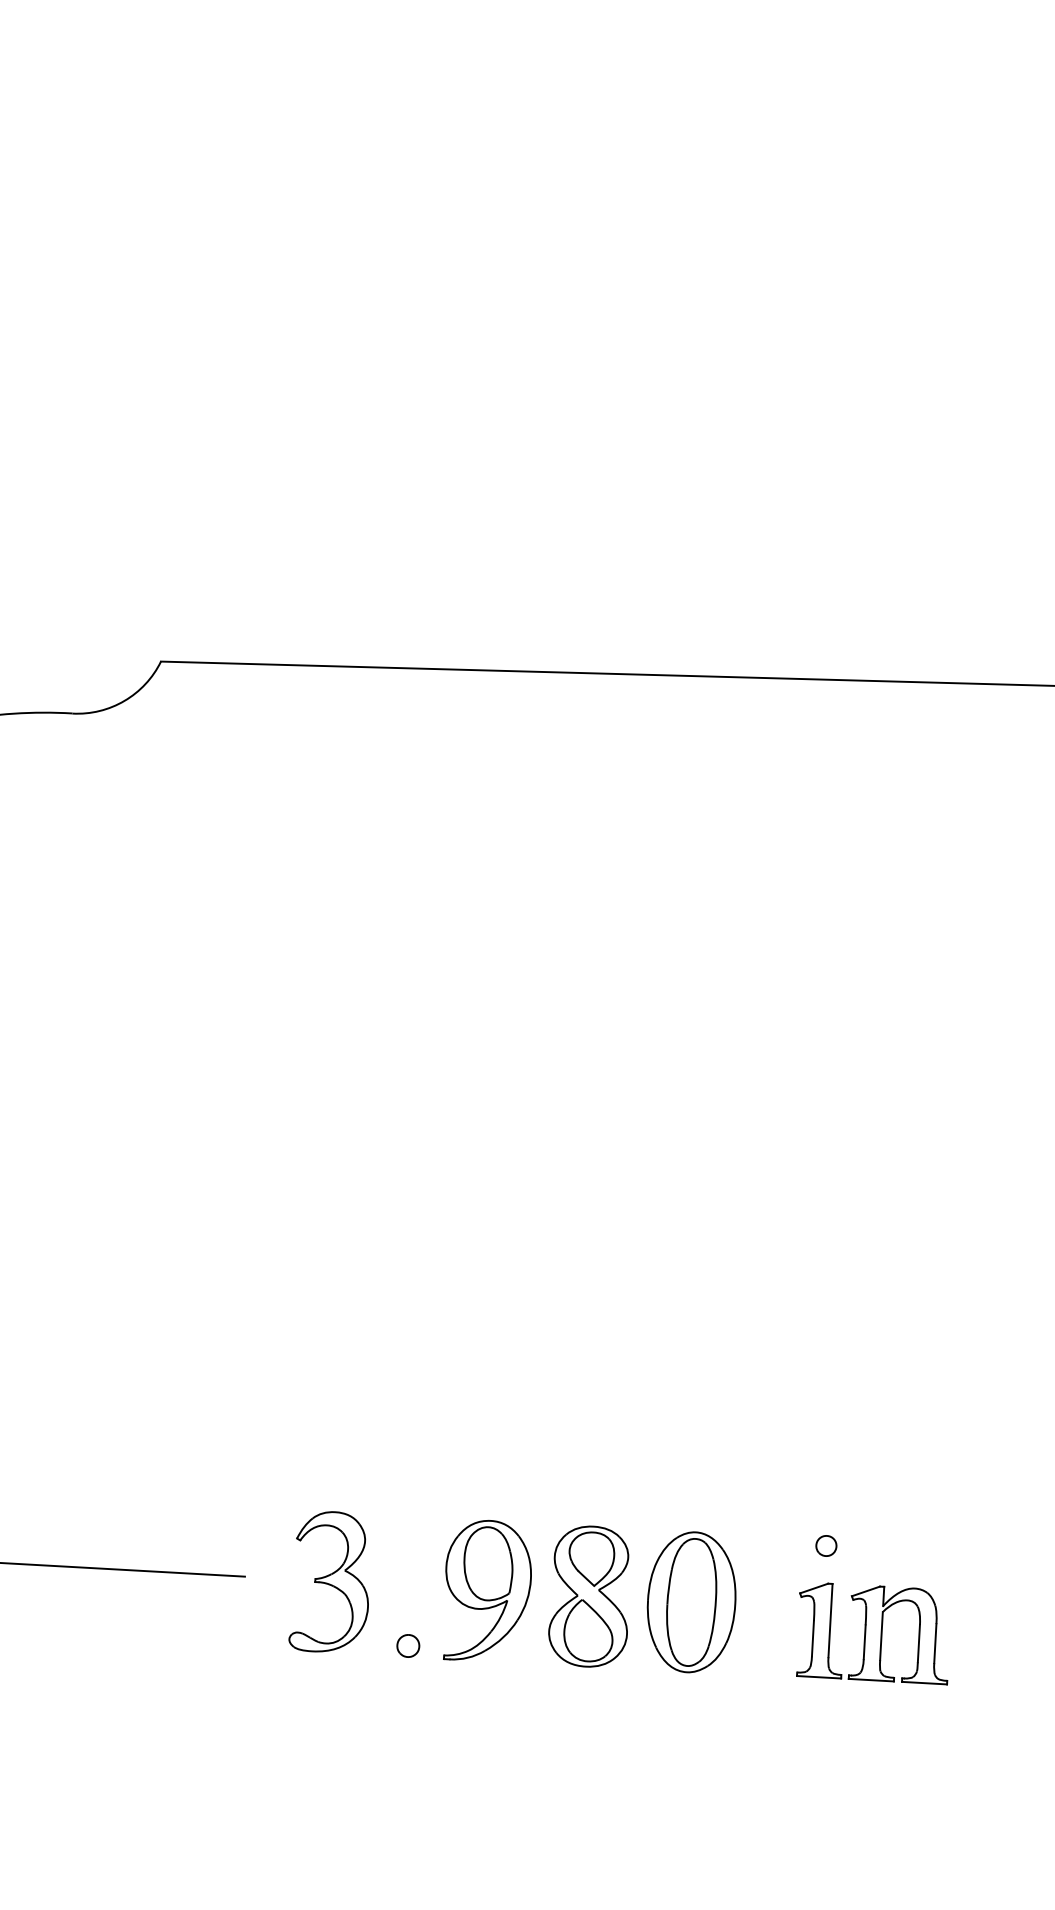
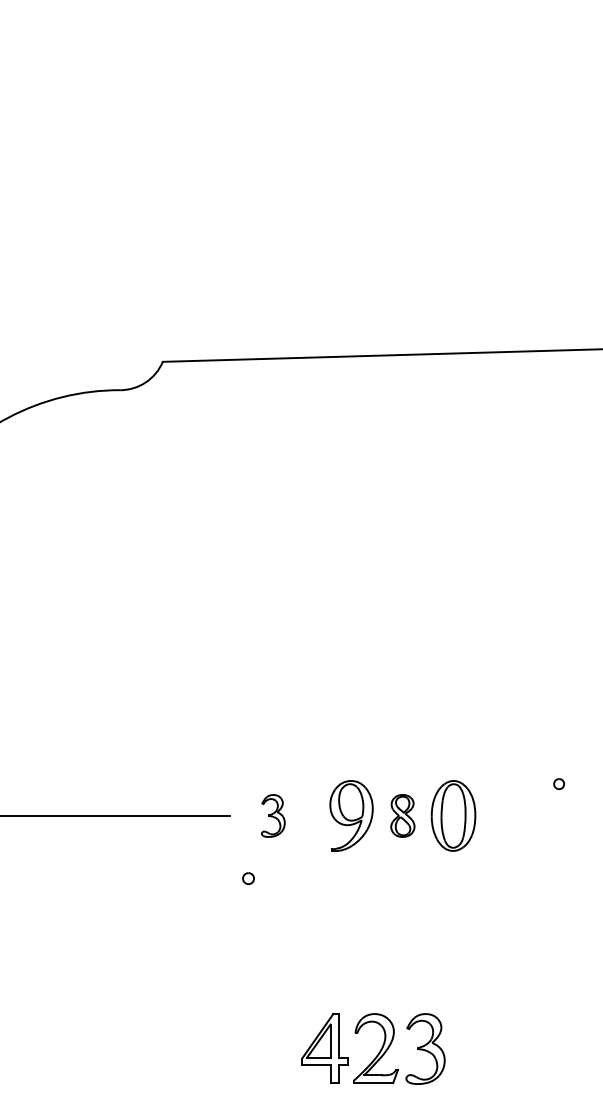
part: (827, 1544) -> (559, 783), moved
part: (331, 1581) -> (273, 815), size x0.6
part: (589, 1595) -> (402, 815), size x0.6
part: (872, 1631) -> (544, 825), removed
part: (408, 1645) -> (248, 878), moved

